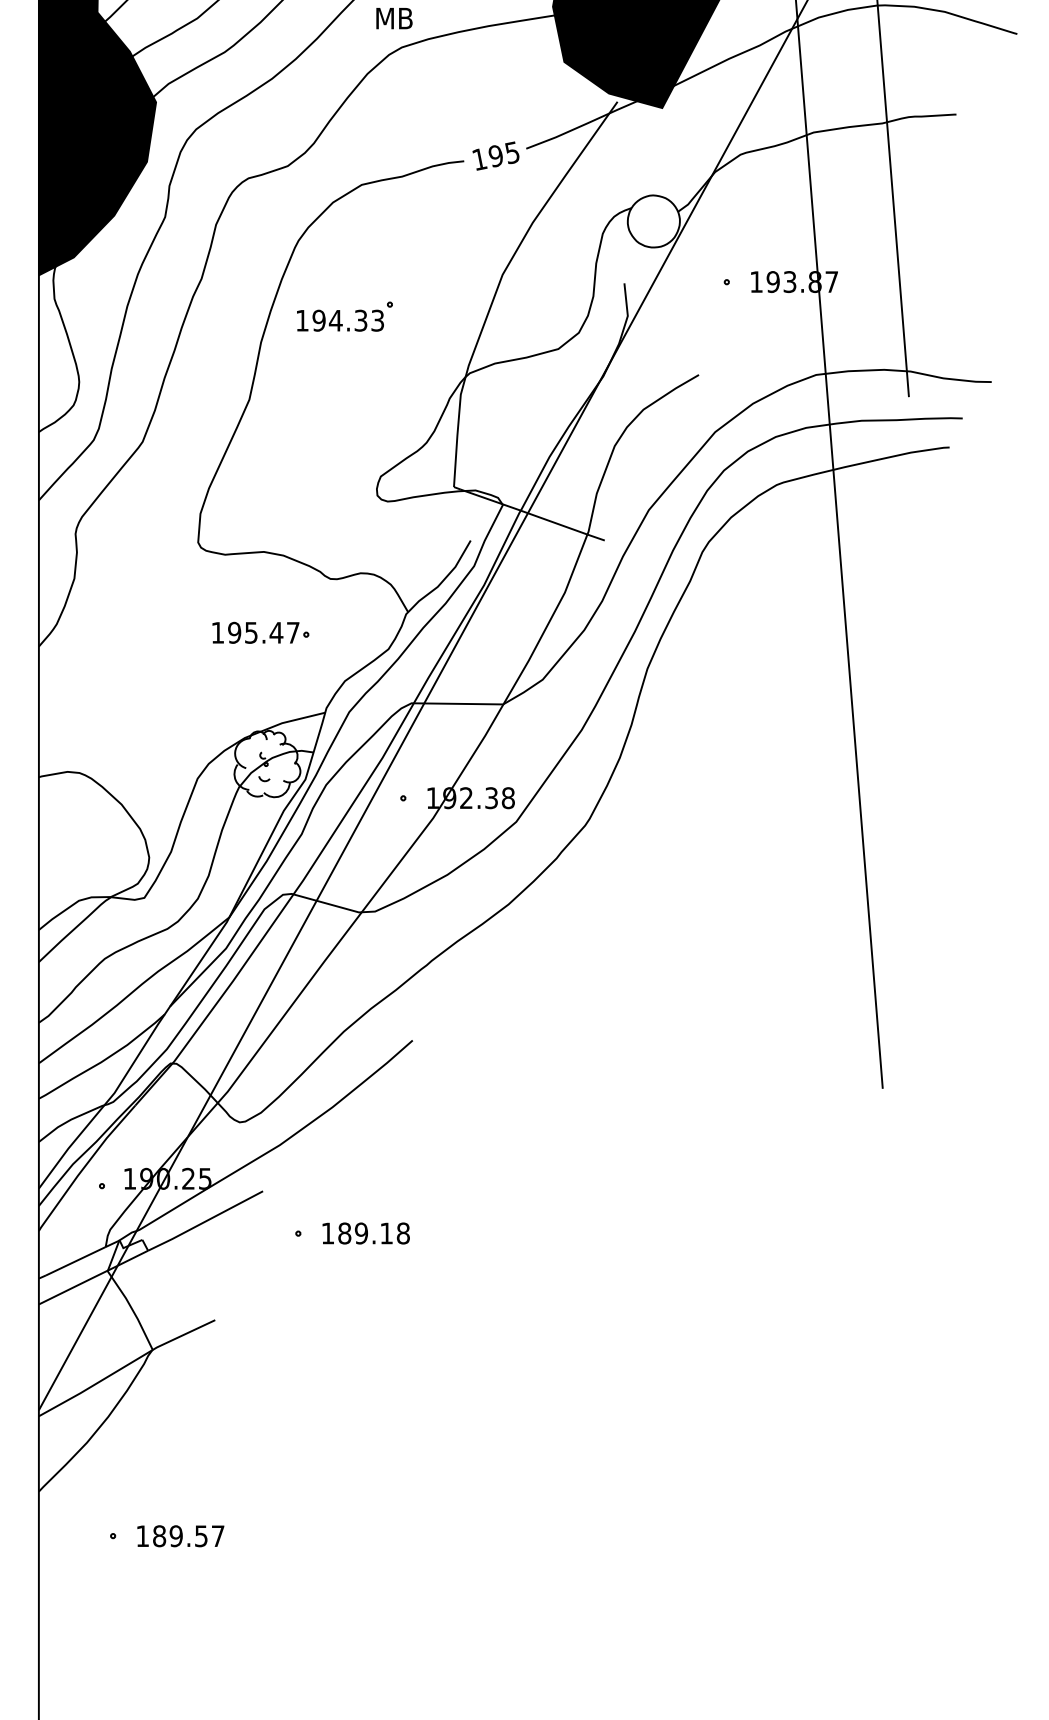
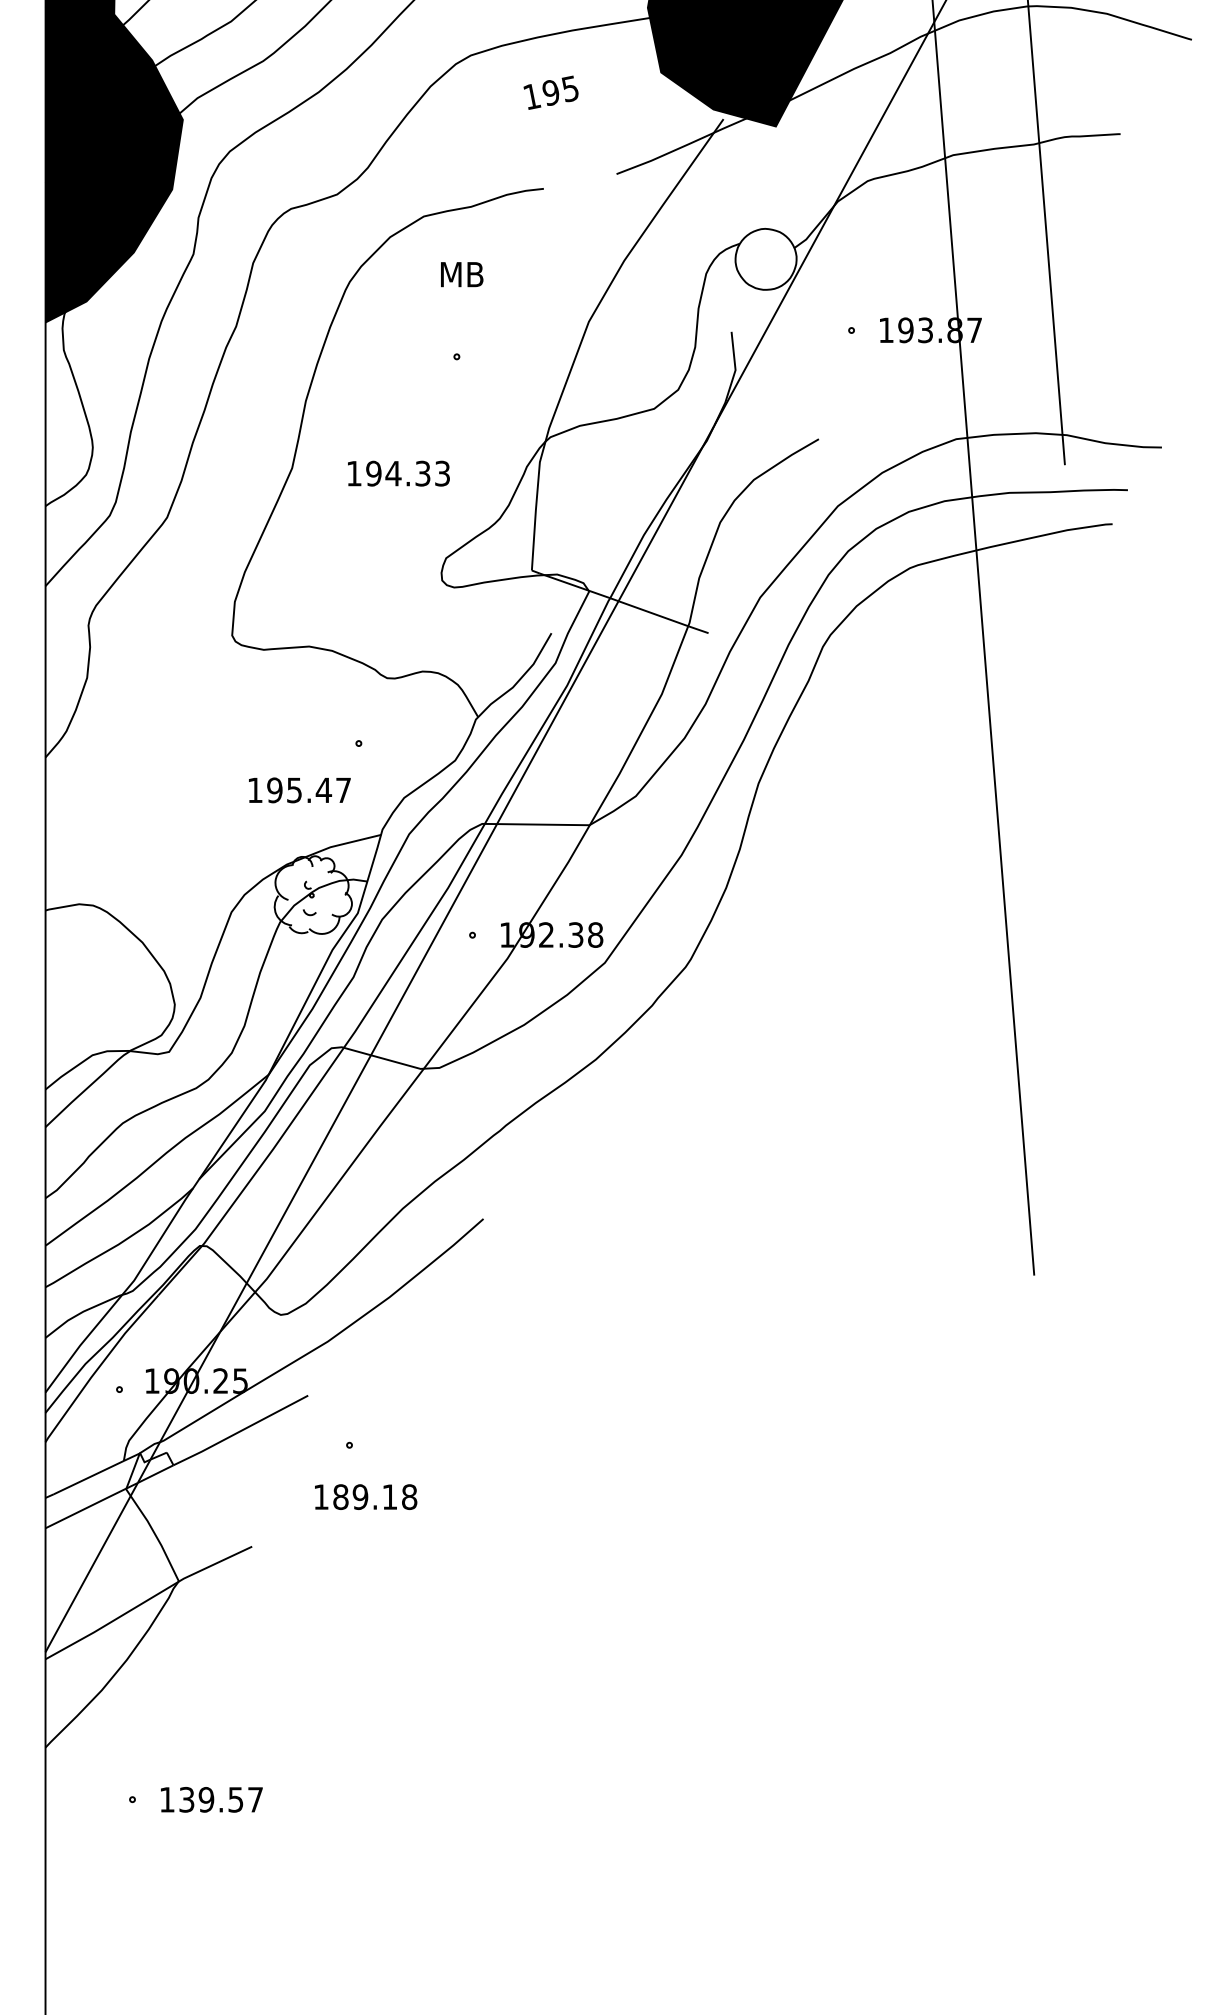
text: (394, 18) -> (462, 274), moved
text: (495, 155) -> (550, 92), moved
text: (340, 320) -> (398, 473), moved
text: (255, 632) -> (299, 790), moved
text: (366, 1232) -> (366, 1496), moved
text: (159, 1535) -> (186, 1799), 189.57 -> 139.57

